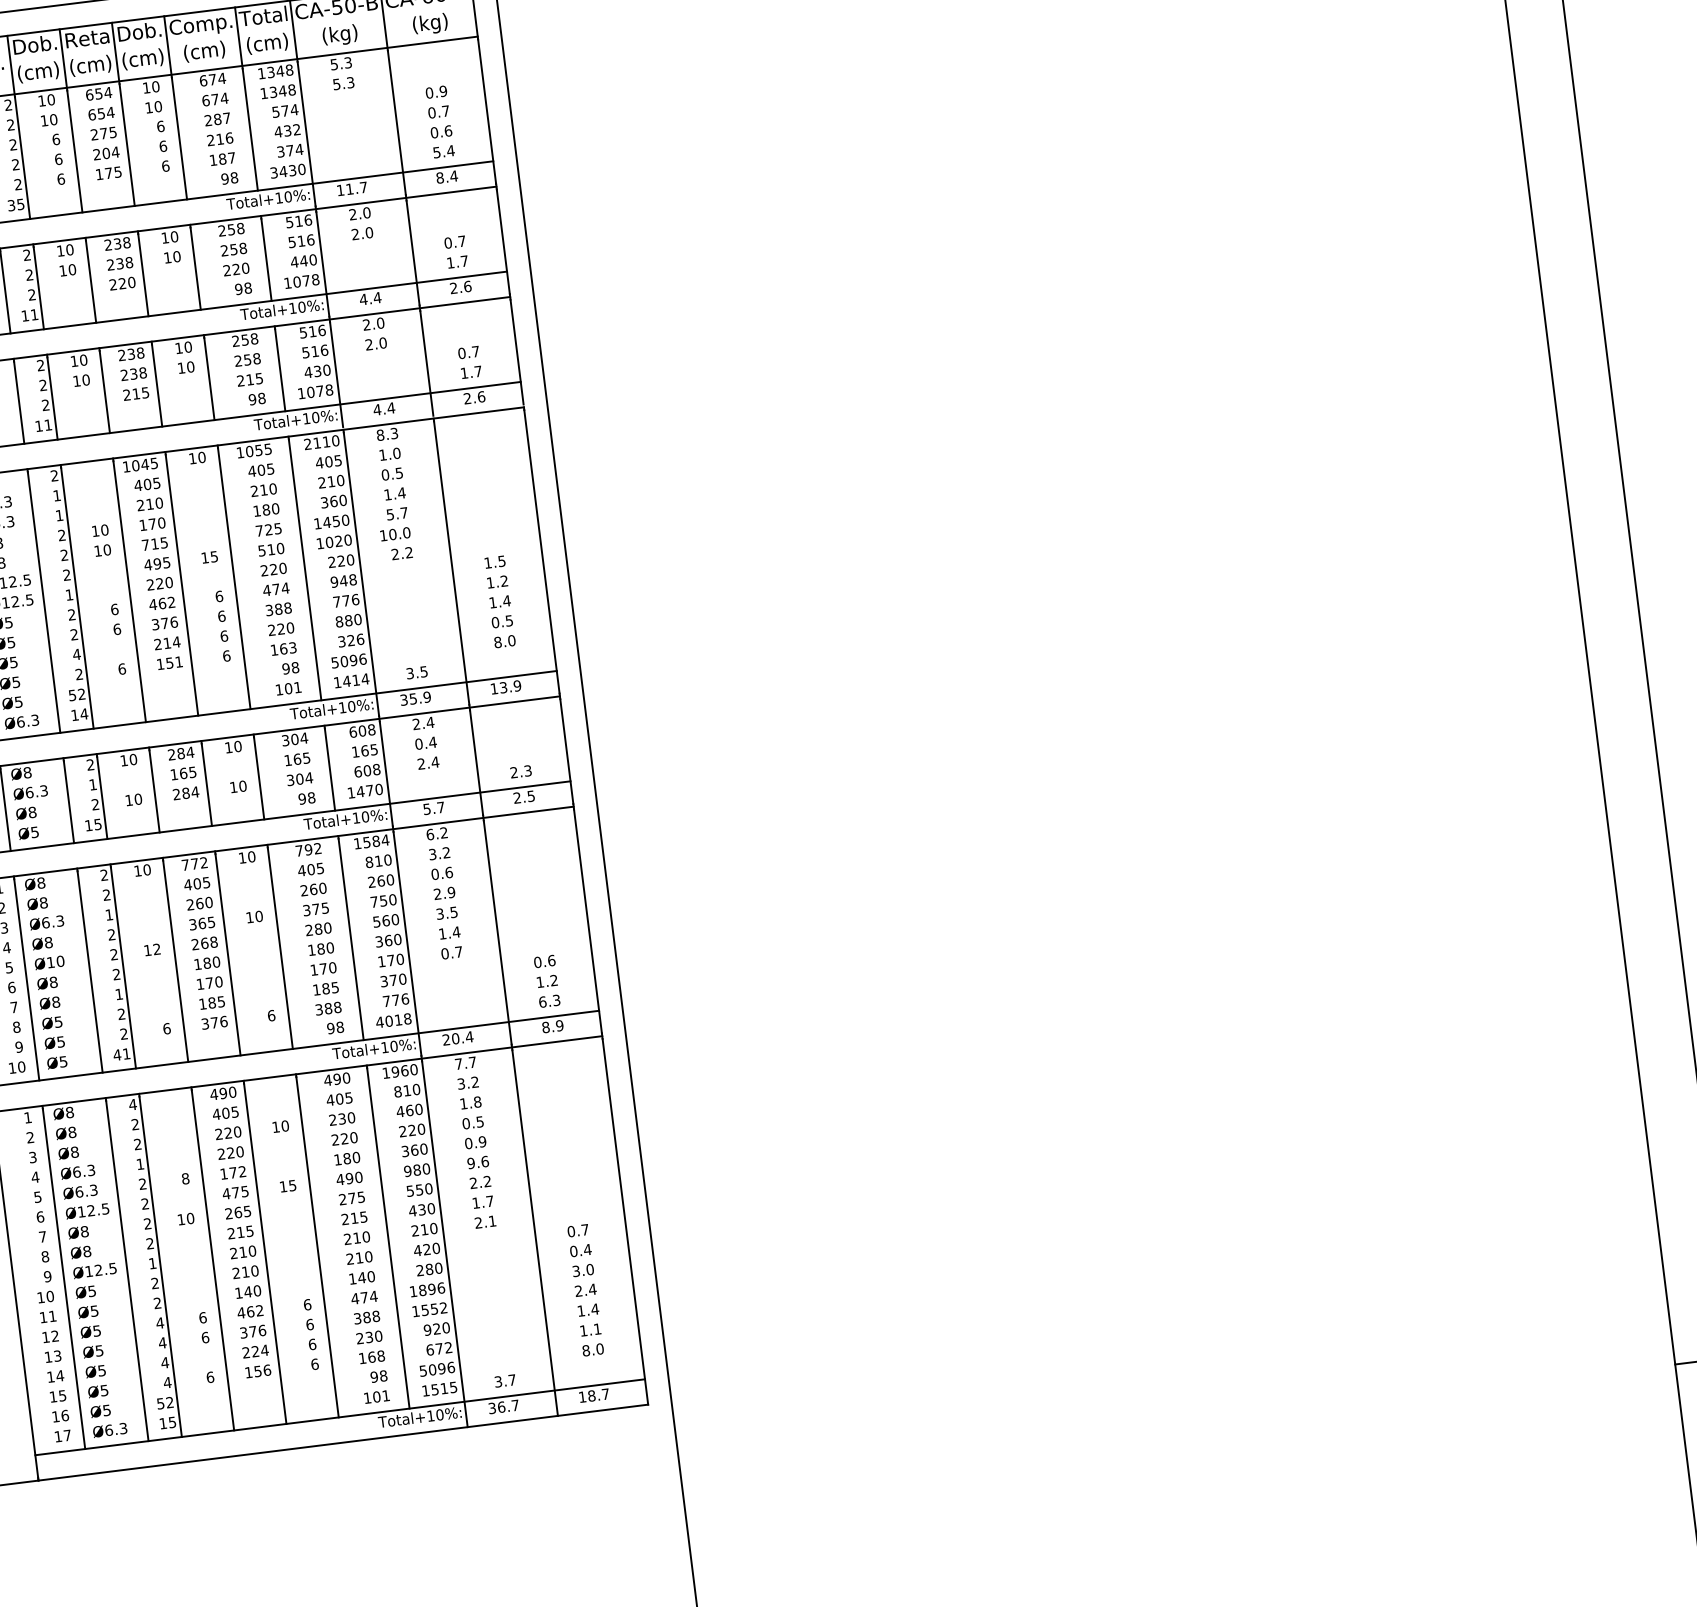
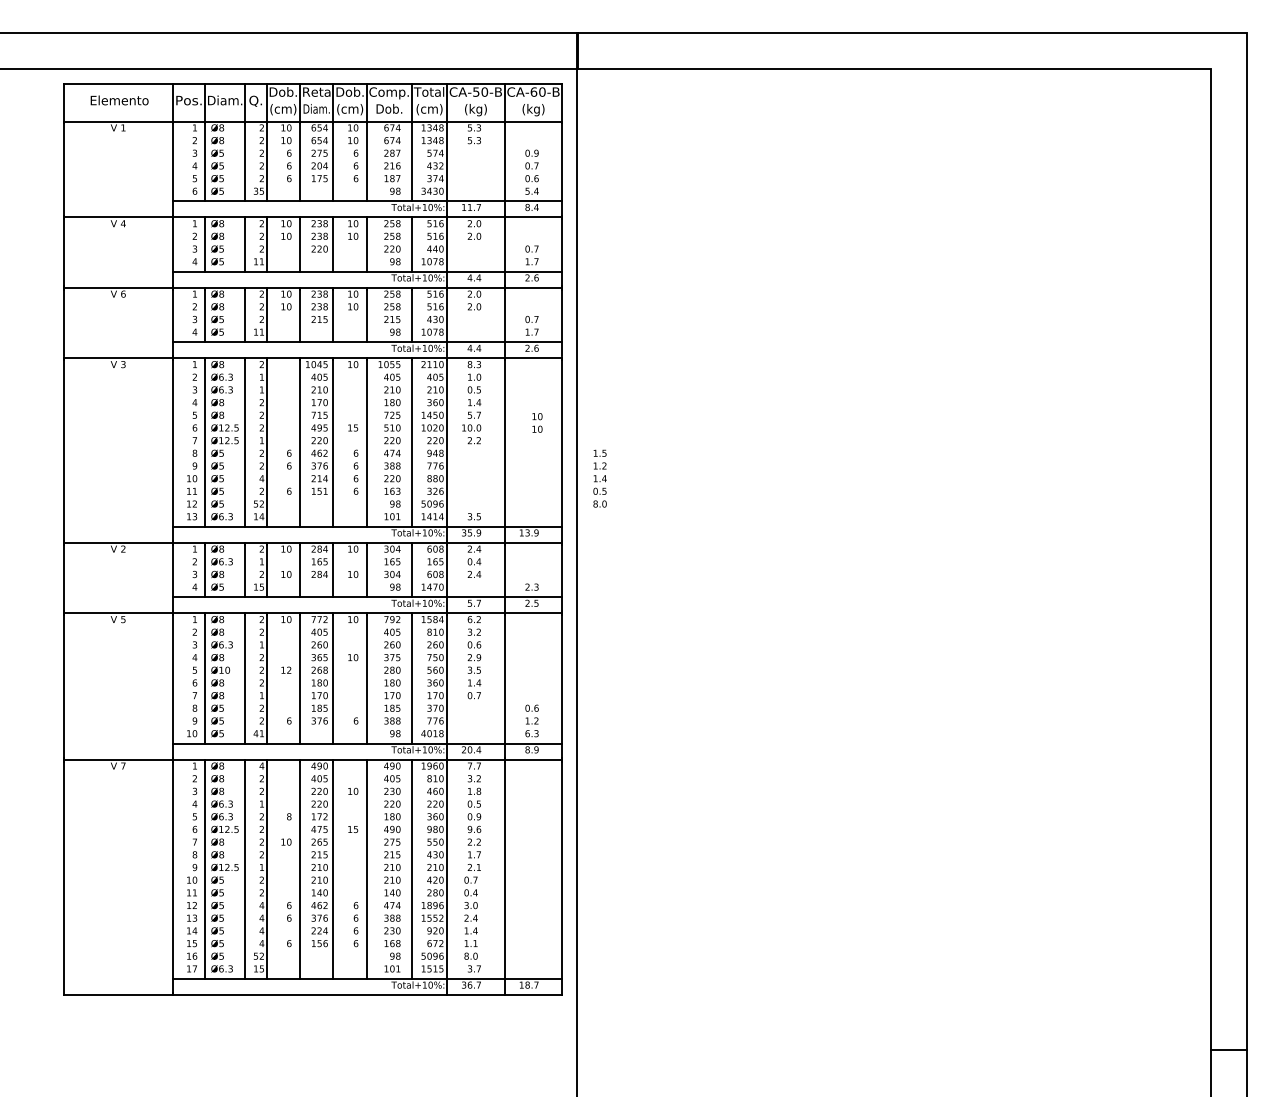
text: (204, 51) -> (389, 109), (cm) -> Dob.
text: (90, 65) -> (316, 109), (cm) -> Diam.
text: (101, 539) -> (537, 422), moved
text: (499, 601) -> (599, 478), moved
text: (584, 1289) -> (470, 917), moved

